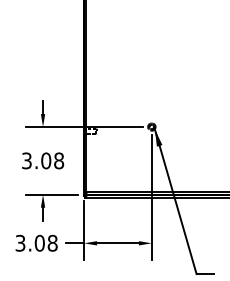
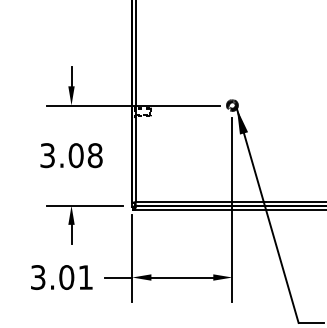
text: (52, 242) -> (85, 276), 3.08 -> 3.01

